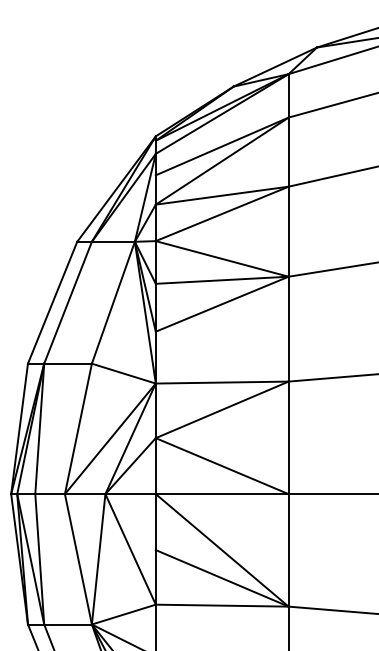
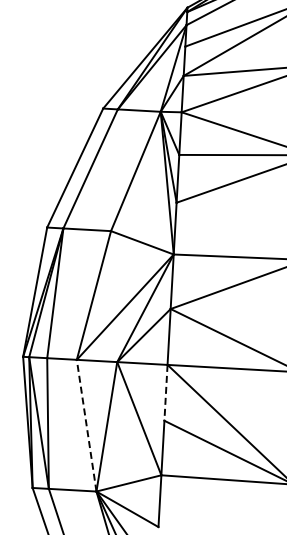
line: (155, 522) -> (165, 393), solid -> dashed
line: (78, 559) -> (86, 425), solid -> dashed

